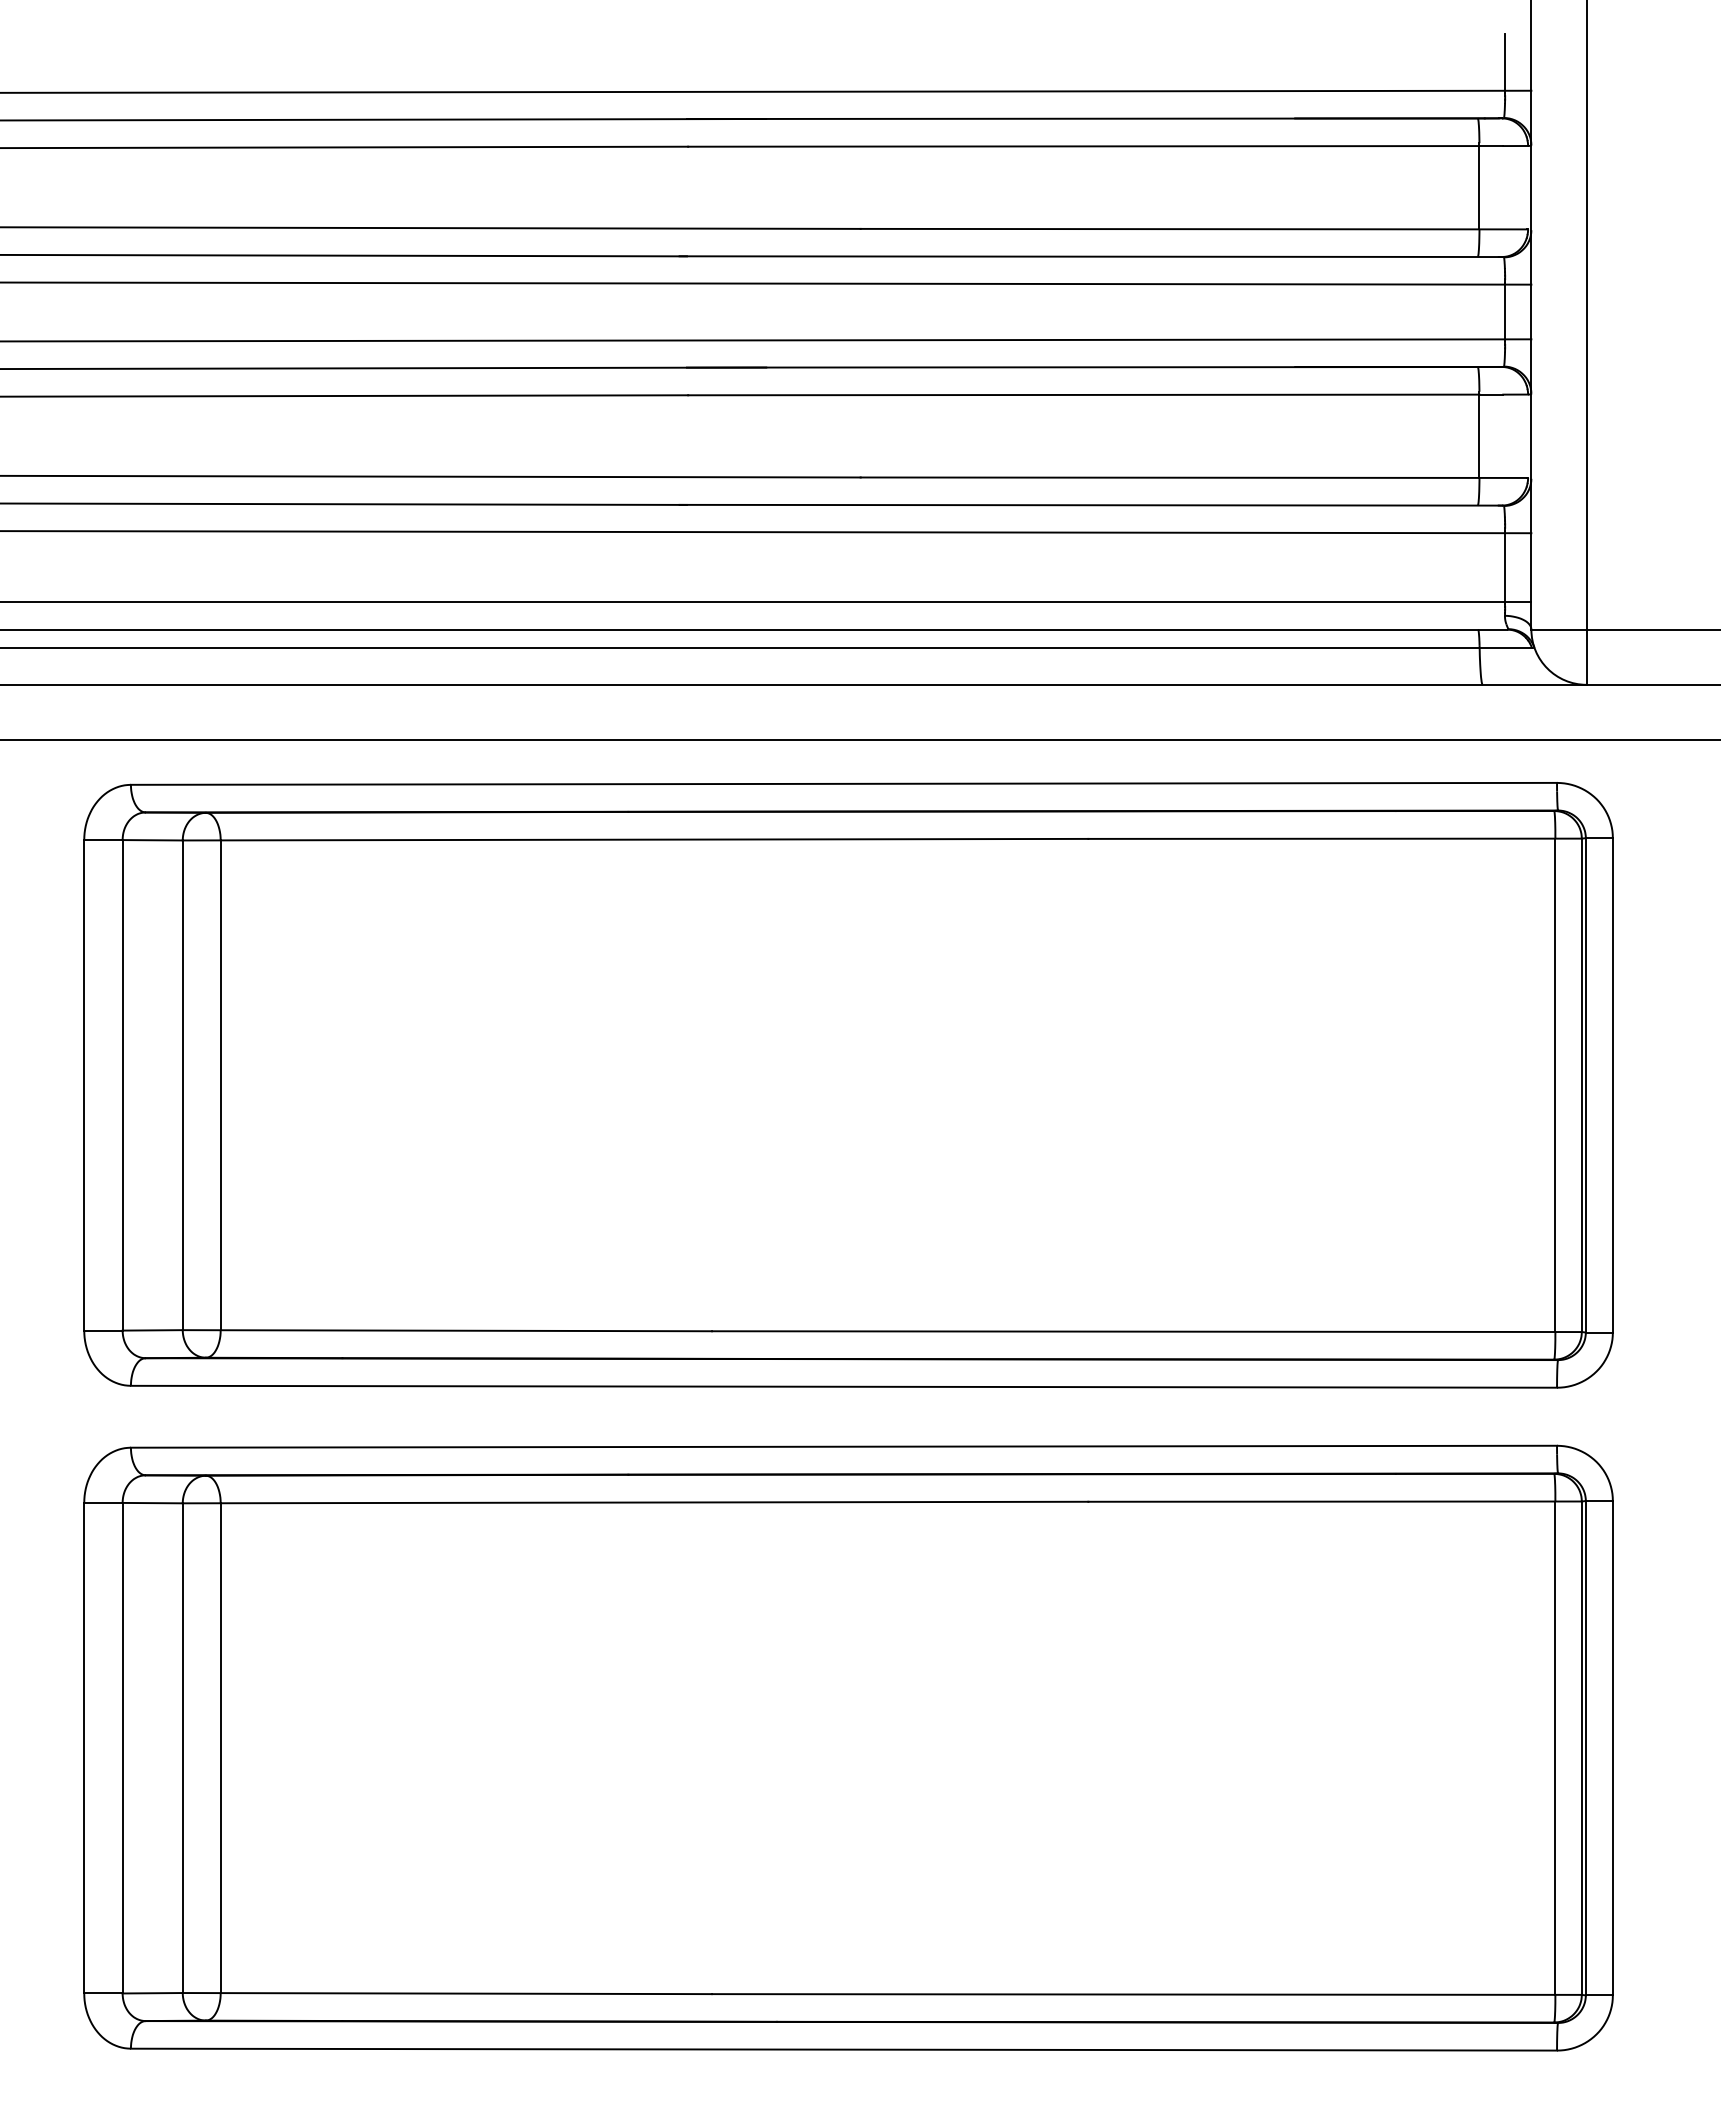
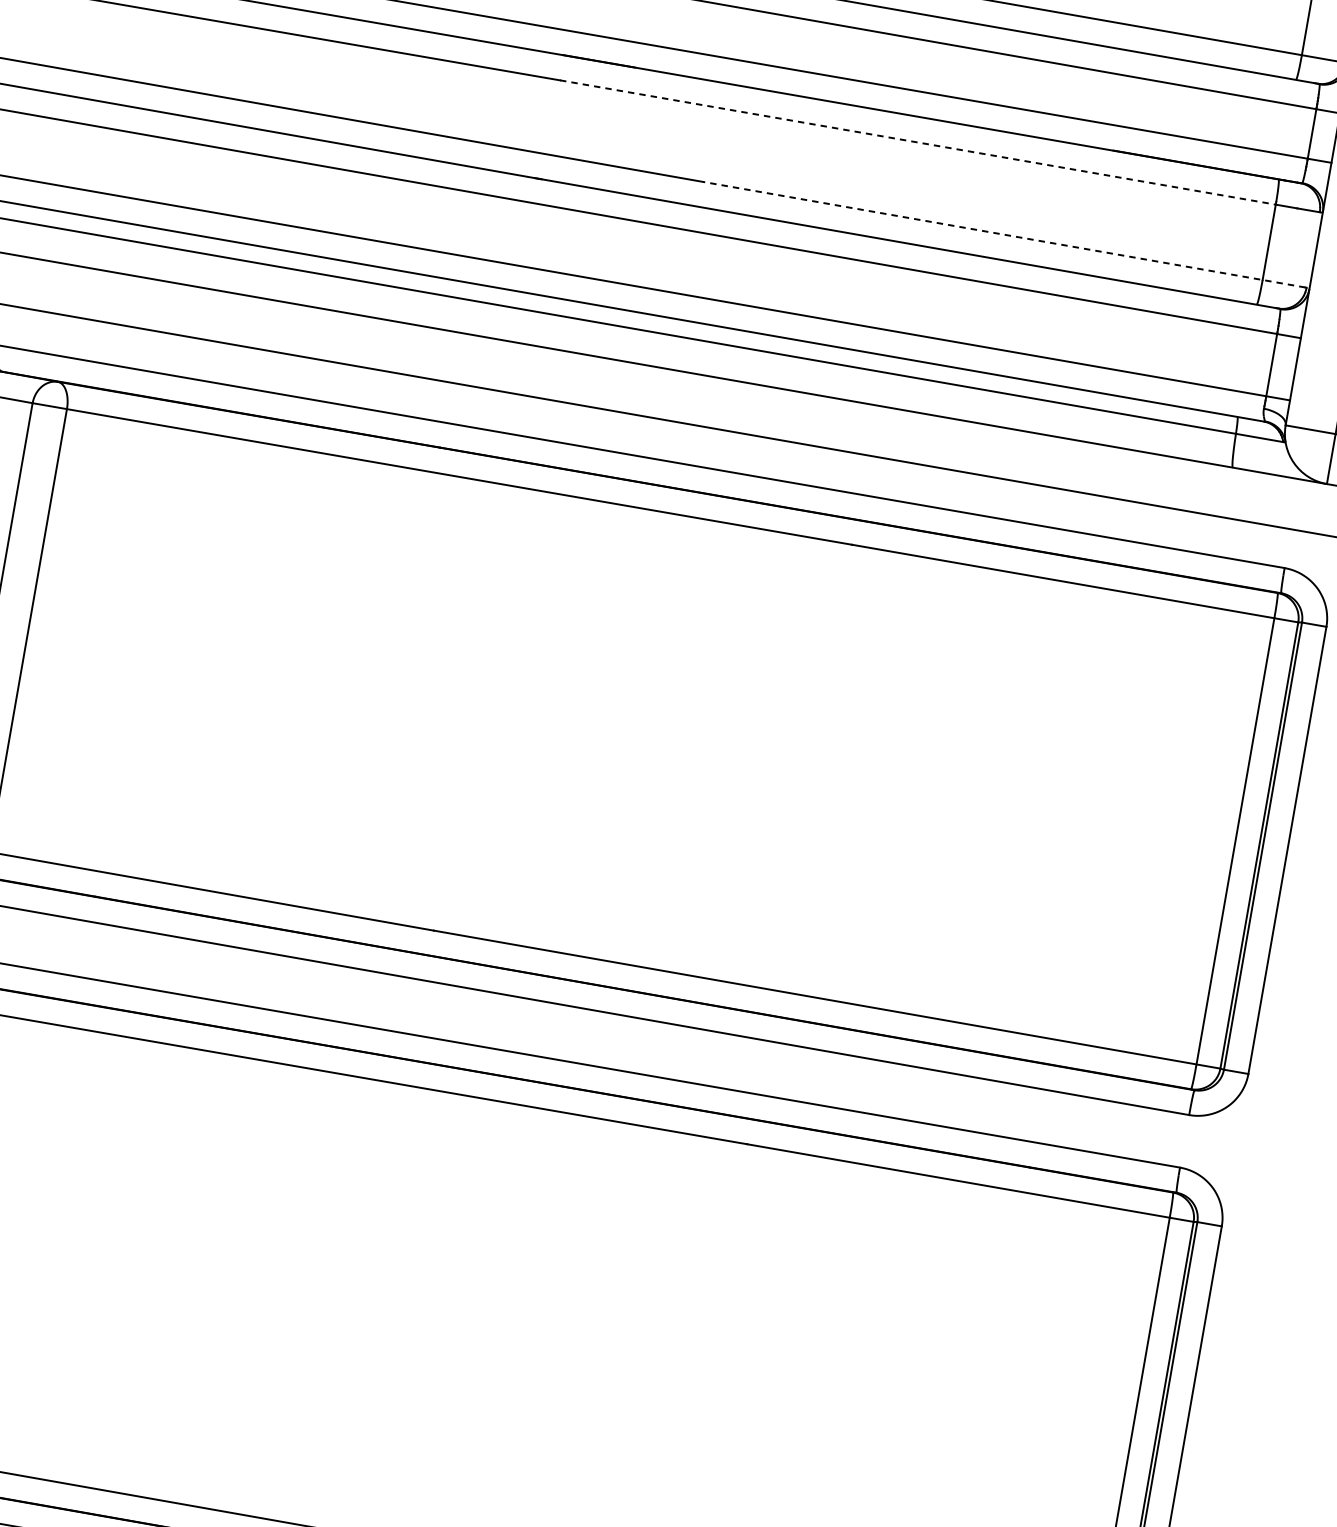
line: (1083, 394) -> (917, 142), solid -> dashed
line: (1193, 477) -> (1004, 234), solid -> dashed

